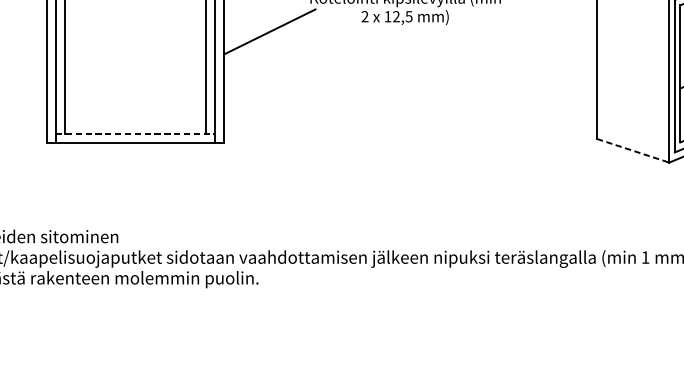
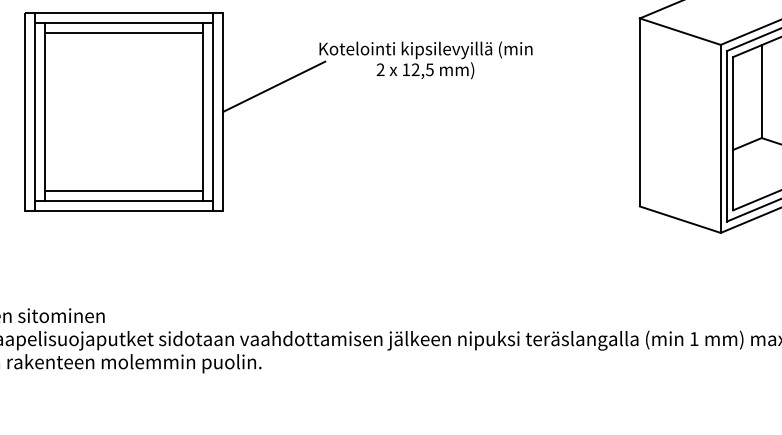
line: (135, 125) -> (124, 191), added
line: (135, 134) -> (124, 201), dashed -> solid
line: (633, 150) -> (680, 219), dashed -> solid

